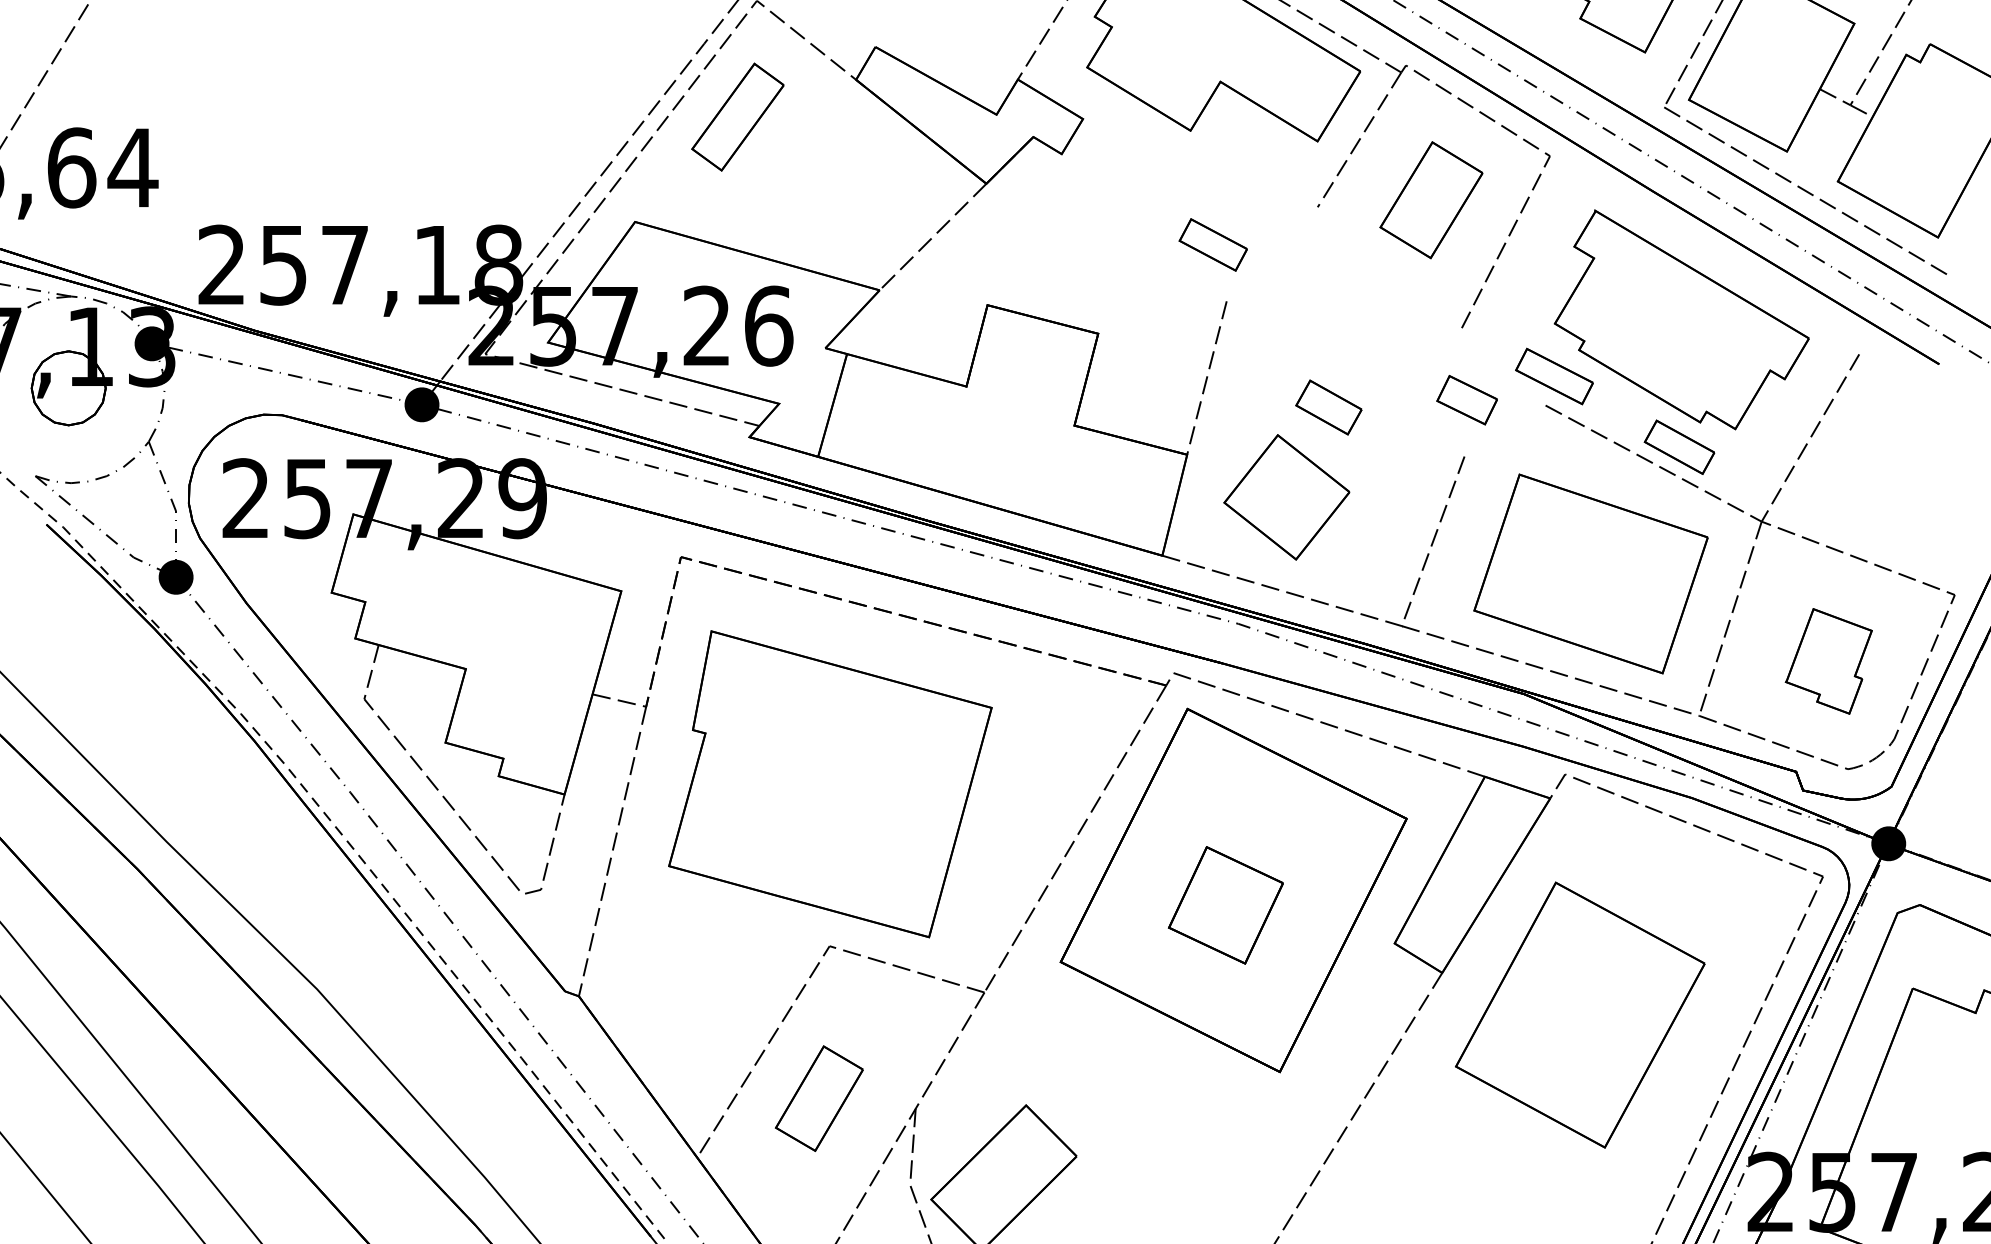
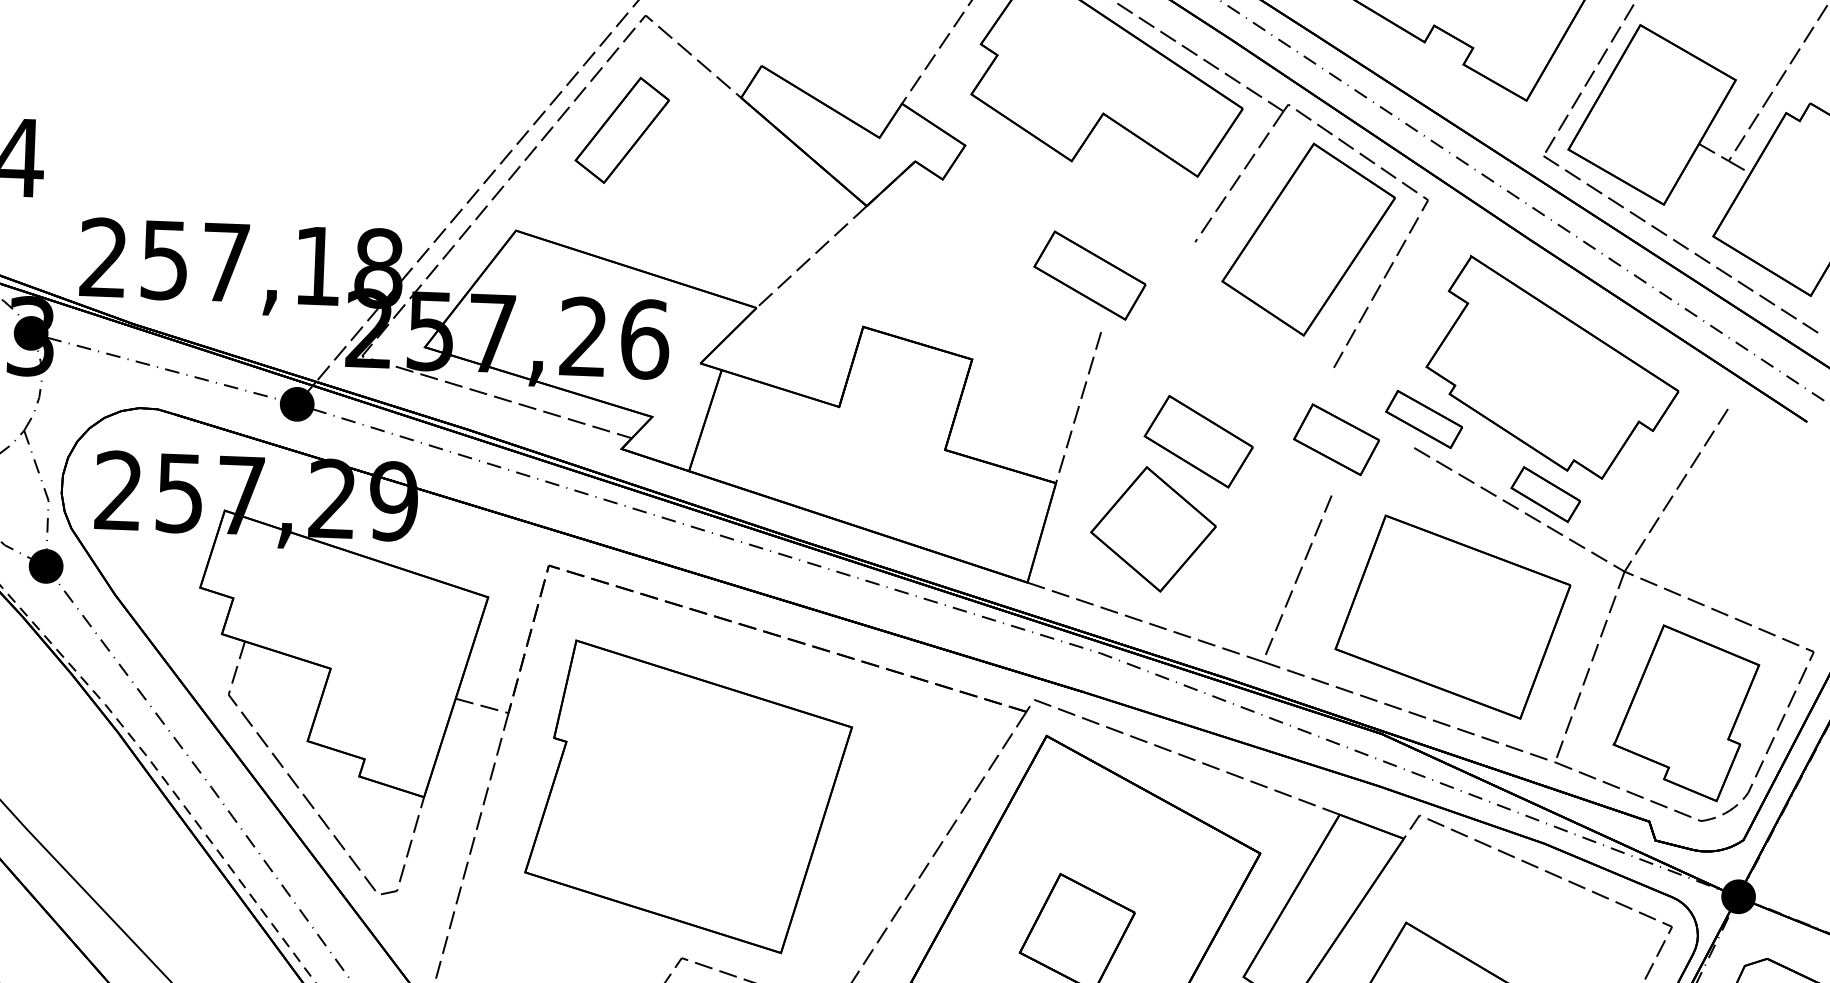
part: (1431, 199) -> (1308, 238), size x1.67
part: (1213, 244) -> (1090, 275), size x1.67
part: (1466, 399) -> (1335, 438), size x1.43
part: (1328, 407) -> (1198, 441), size x1.67
part: (1828, 661) -> (1685, 713), size x1.67

